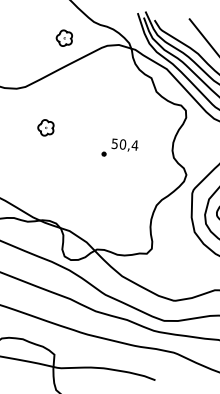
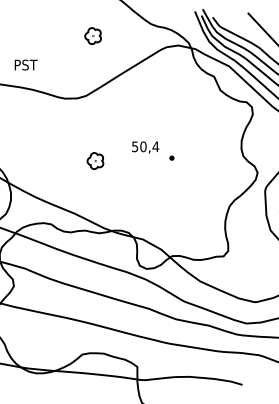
part: (63, 37) -> (92, 35), moved
part: (46, 127) -> (95, 160), moved
text: (124, 145) -> (145, 147), moved

